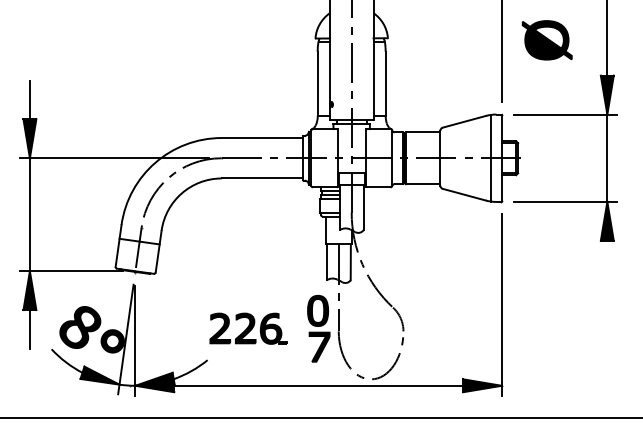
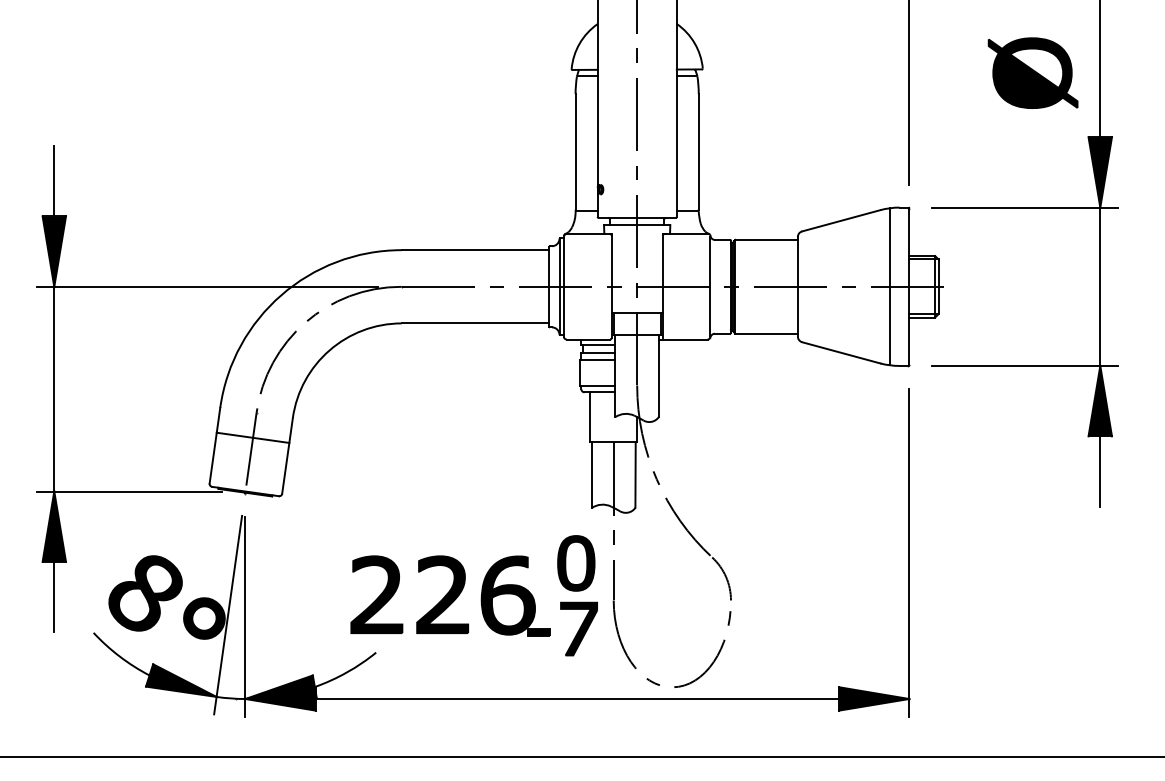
part: (546, 40) -> (1031, 73), moved
line: (607, 259) -> (1100, 470), added
part: (248, 328) -> (450, 595), size x1.43

